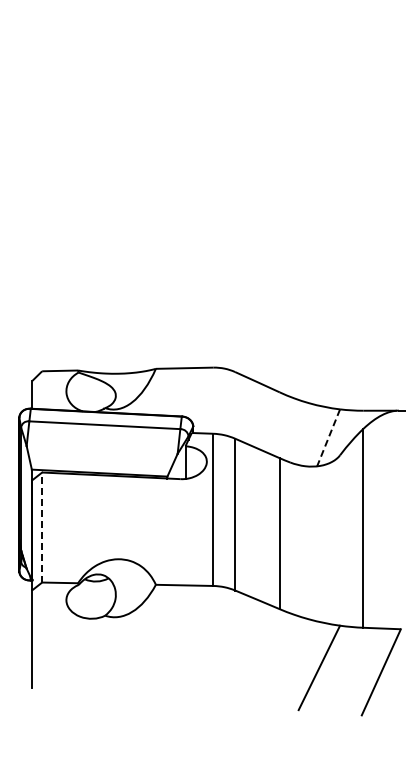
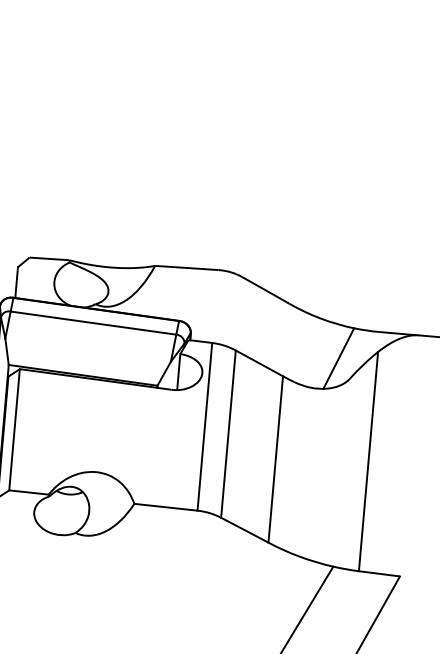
line: (328, 437) -> (338, 358), dashed -> solid
line: (42, 527) -> (14, 429), dashed -> solid

